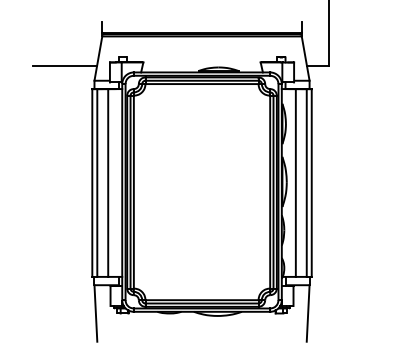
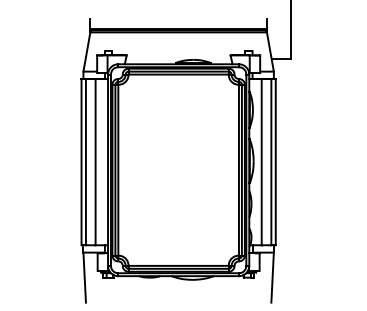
line: (65, 66) -> (57, 59), removed

